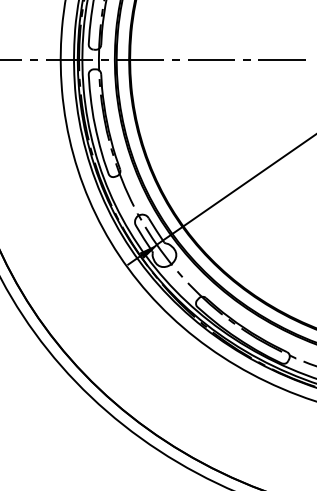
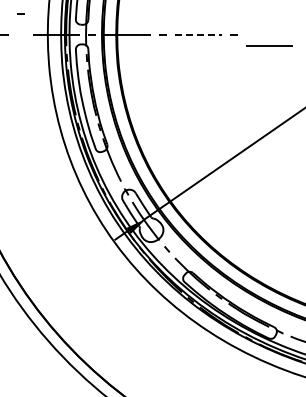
line: (33, 59) -> (20, 13), moved
line: (211, 59) -> (198, 34), solid -> dashed
line: (281, 59) -> (268, 45), moved

